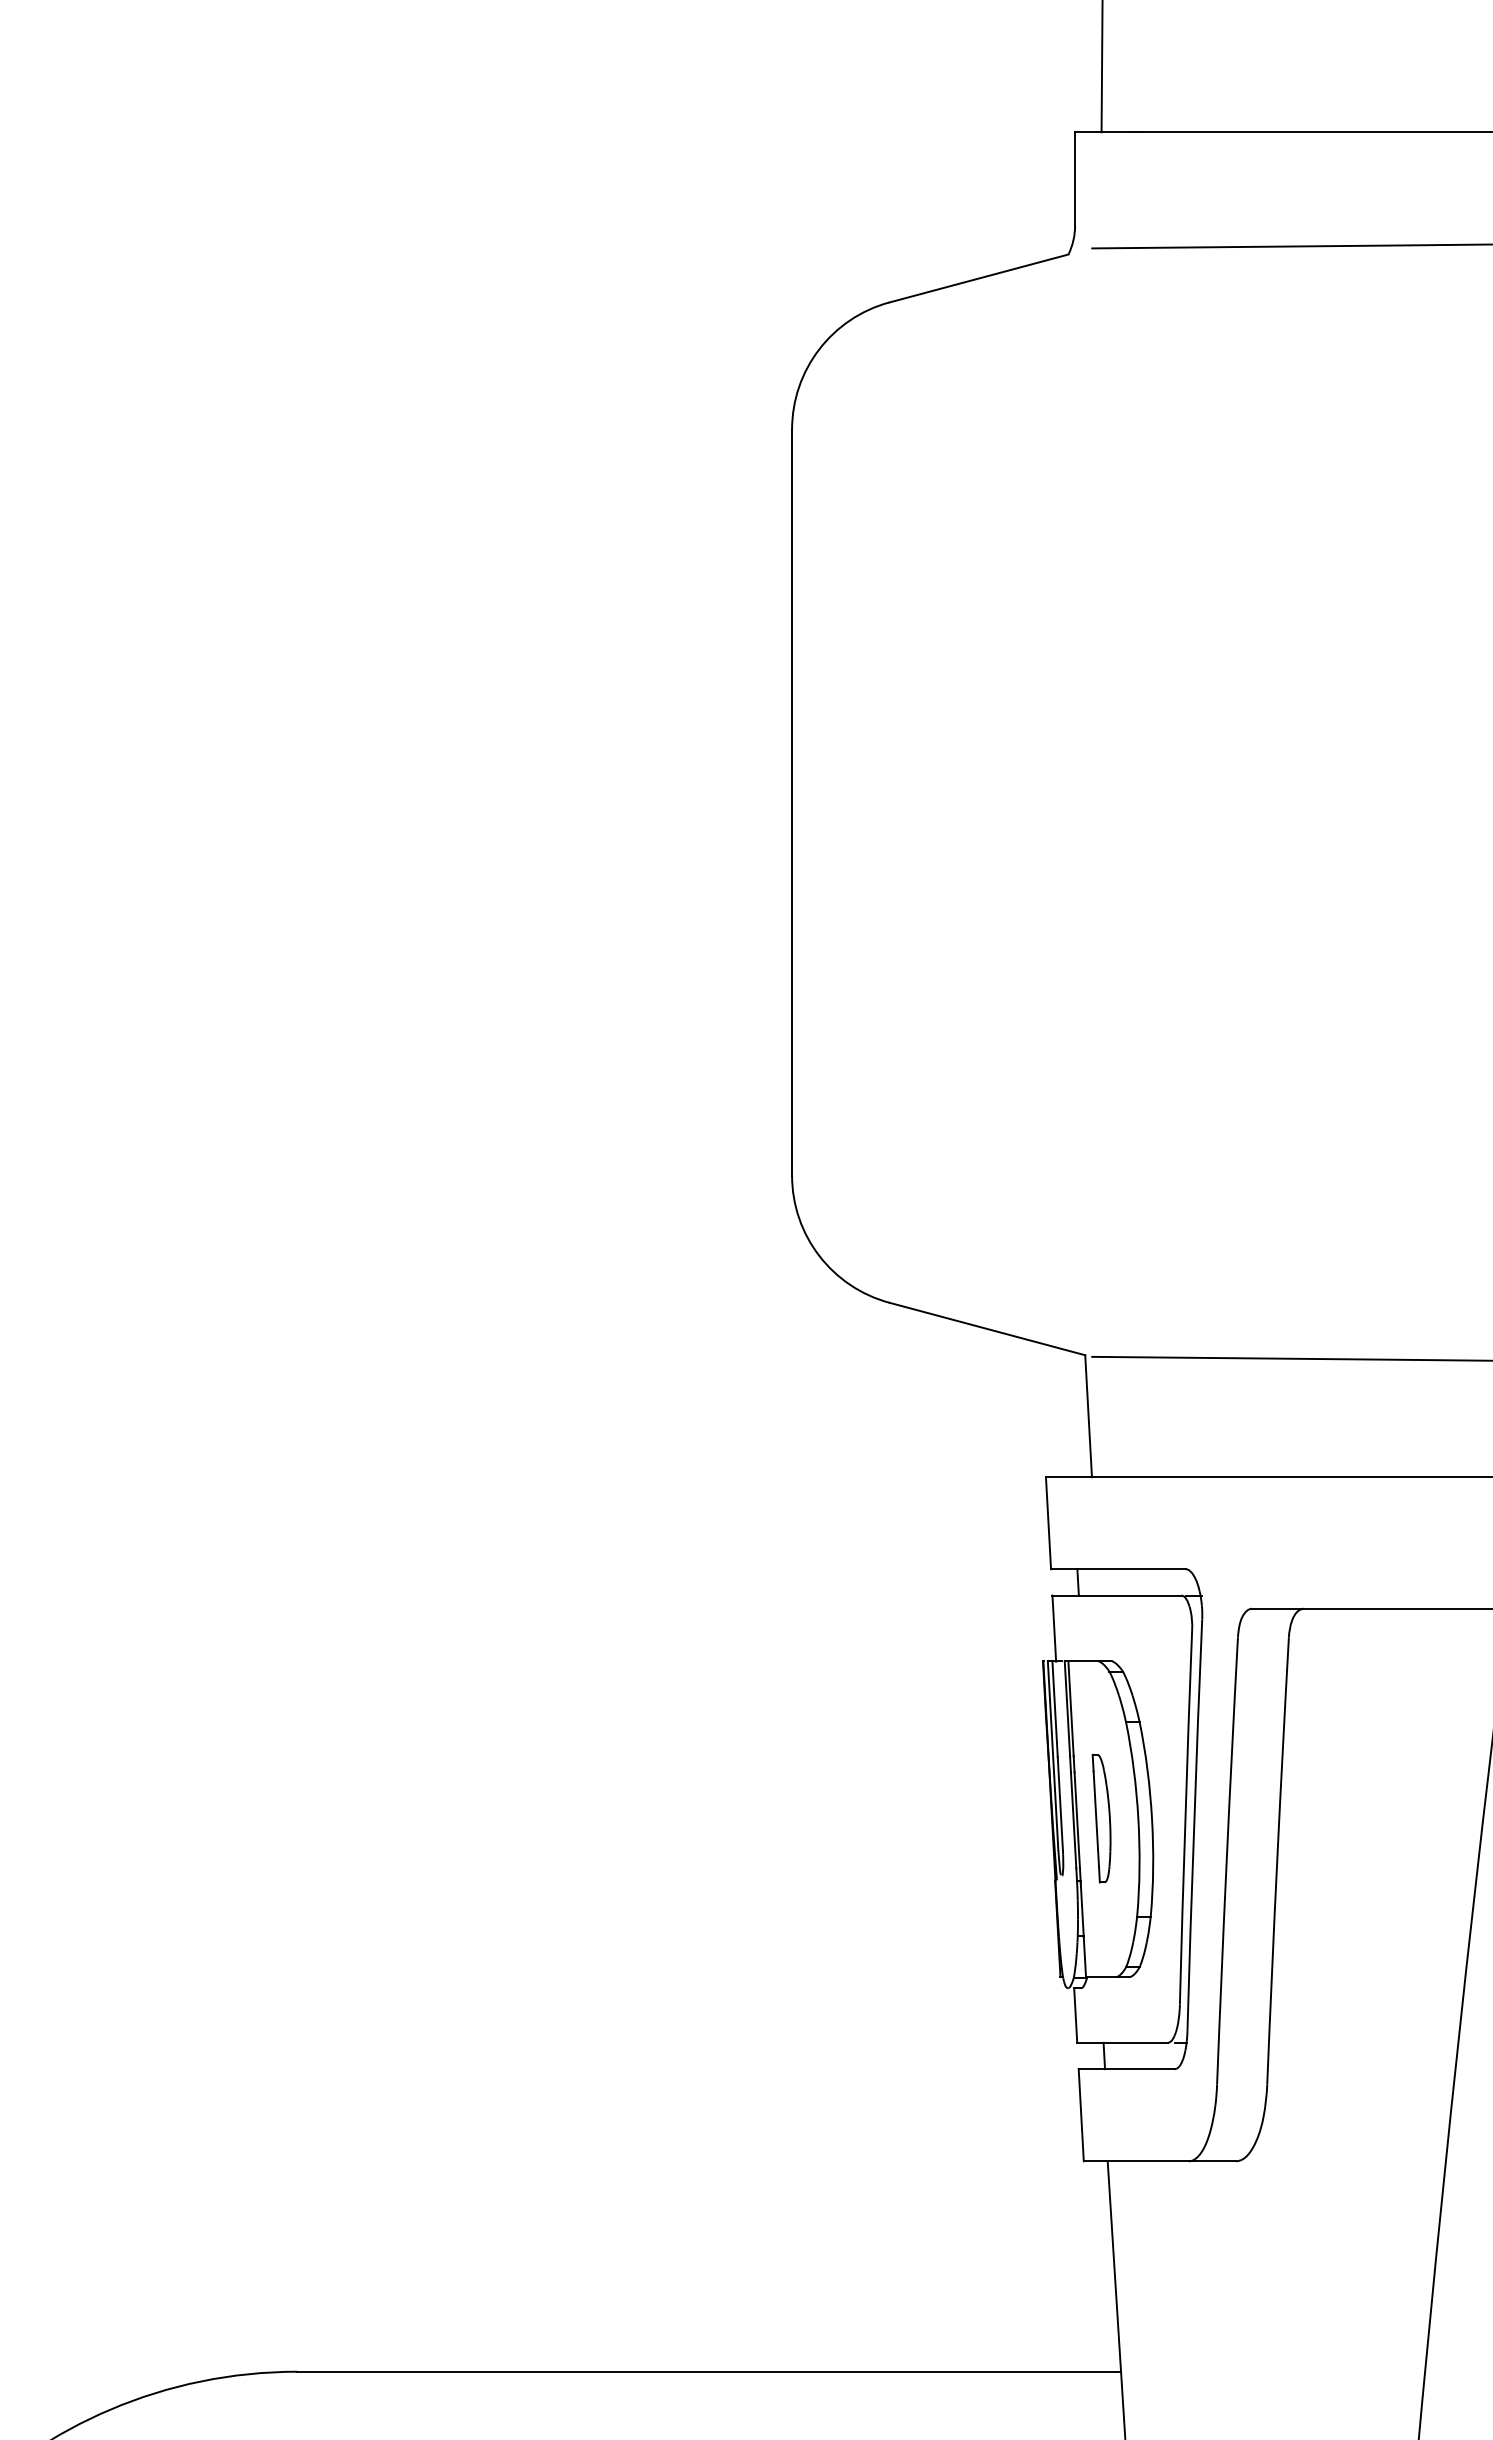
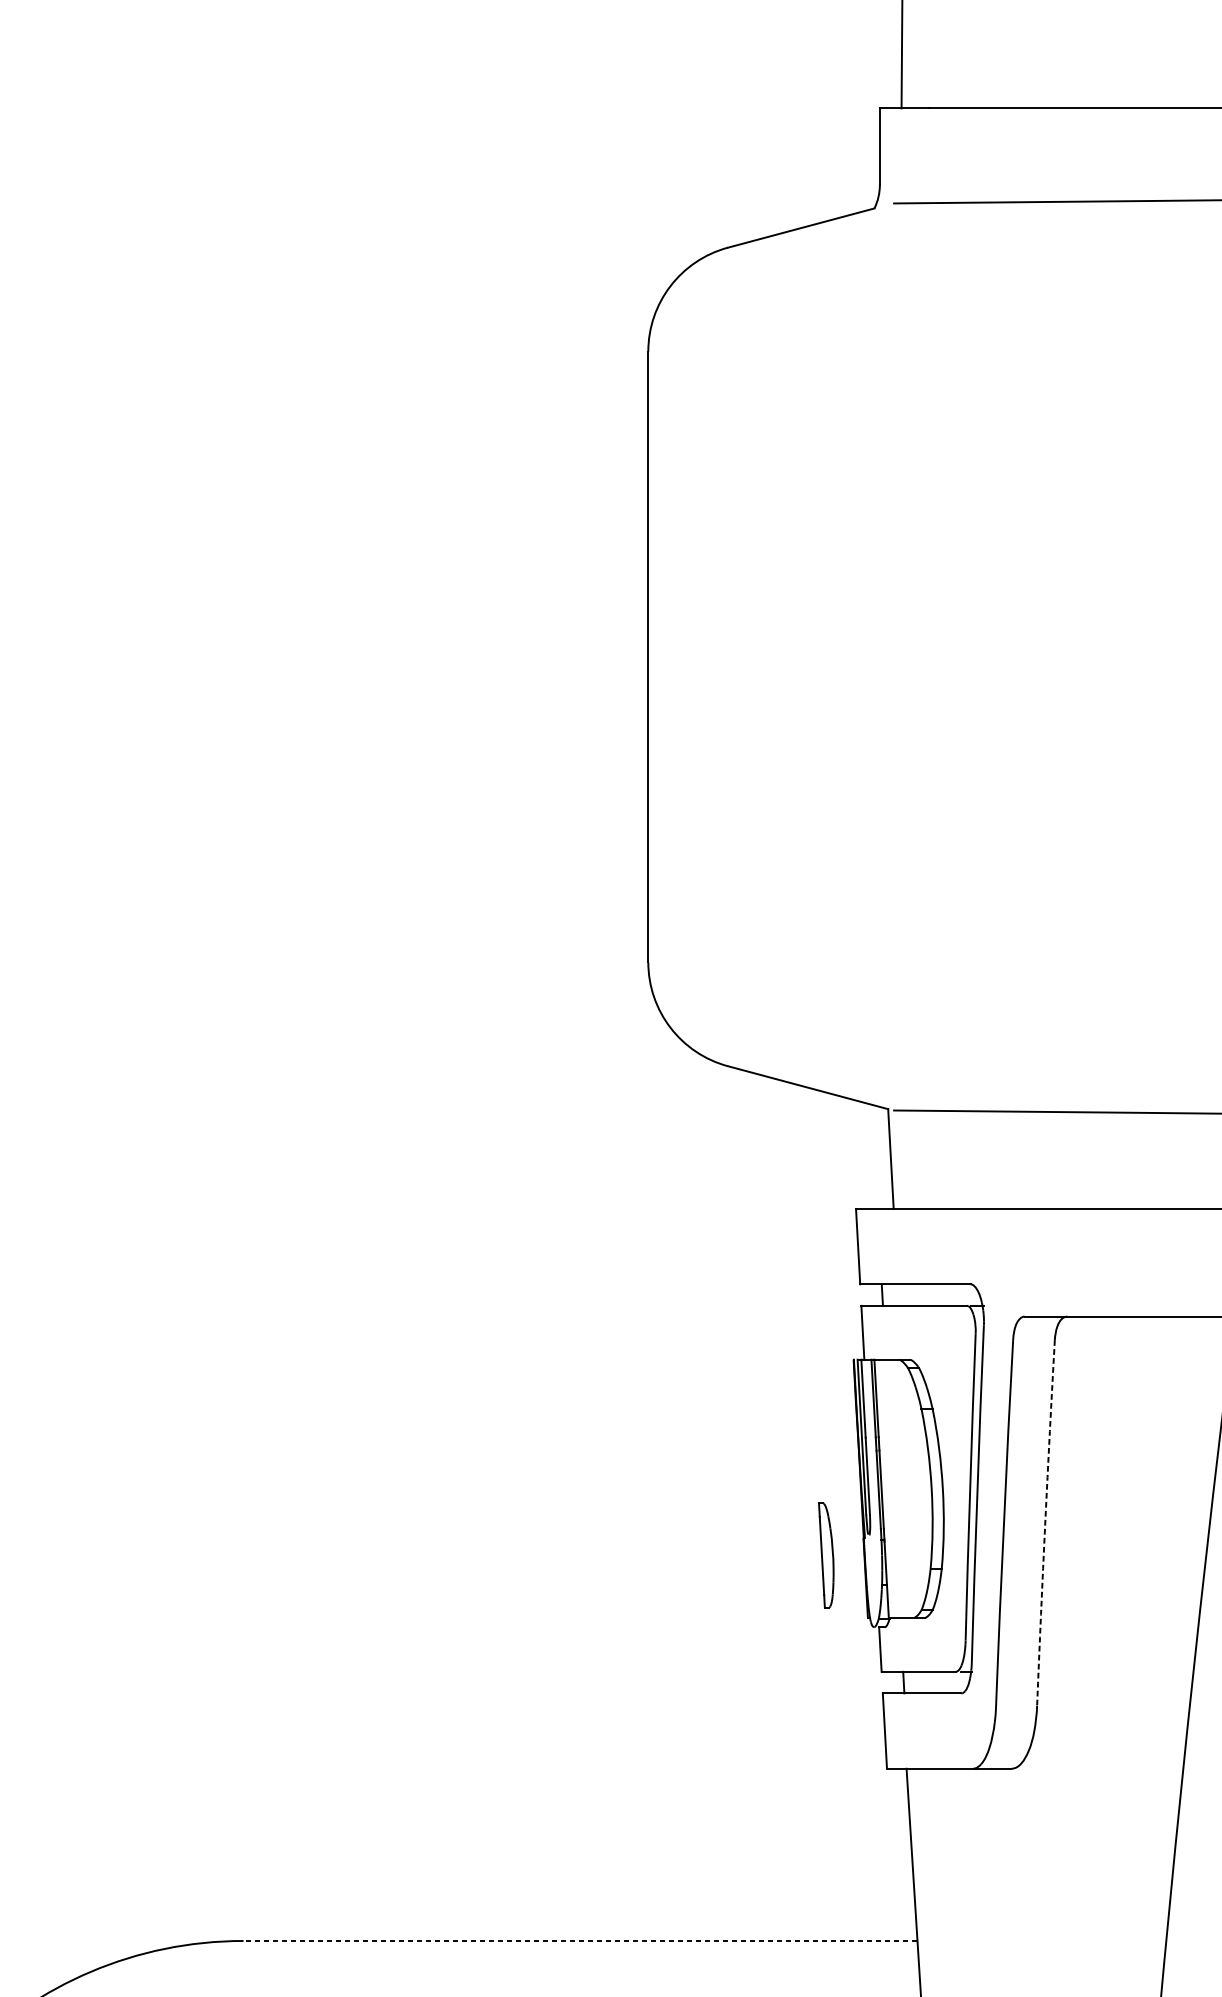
part: (1101, 1818) -> (826, 1555), moved
arc: (1277, 1861) -> (1045, 1523), solid -> dashed
line: (709, 2371) -> (580, 1940), solid -> dashed

